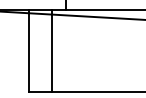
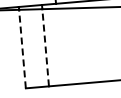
line: (28, 52) -> (22, 48), solid -> dashed
line: (52, 53) -> (46, 47), solid -> dashed

